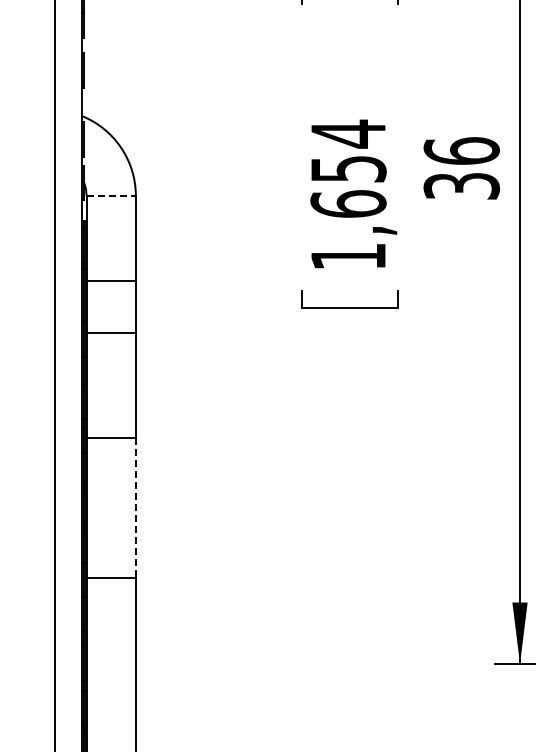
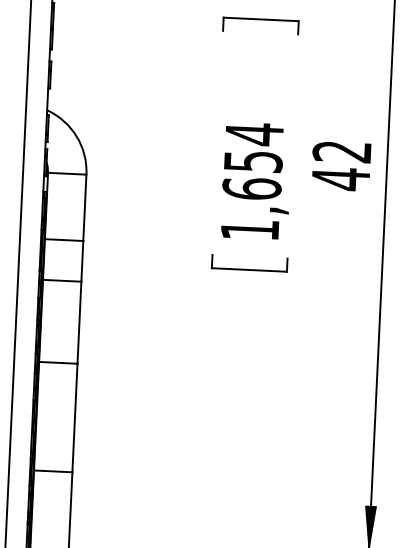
text: (461, 168) -> (341, 165), 36 -> 42
line: (111, 195) -> (67, 173), dashed -> solid
line: (135, 507) -> (74, 417), dashed -> solid

